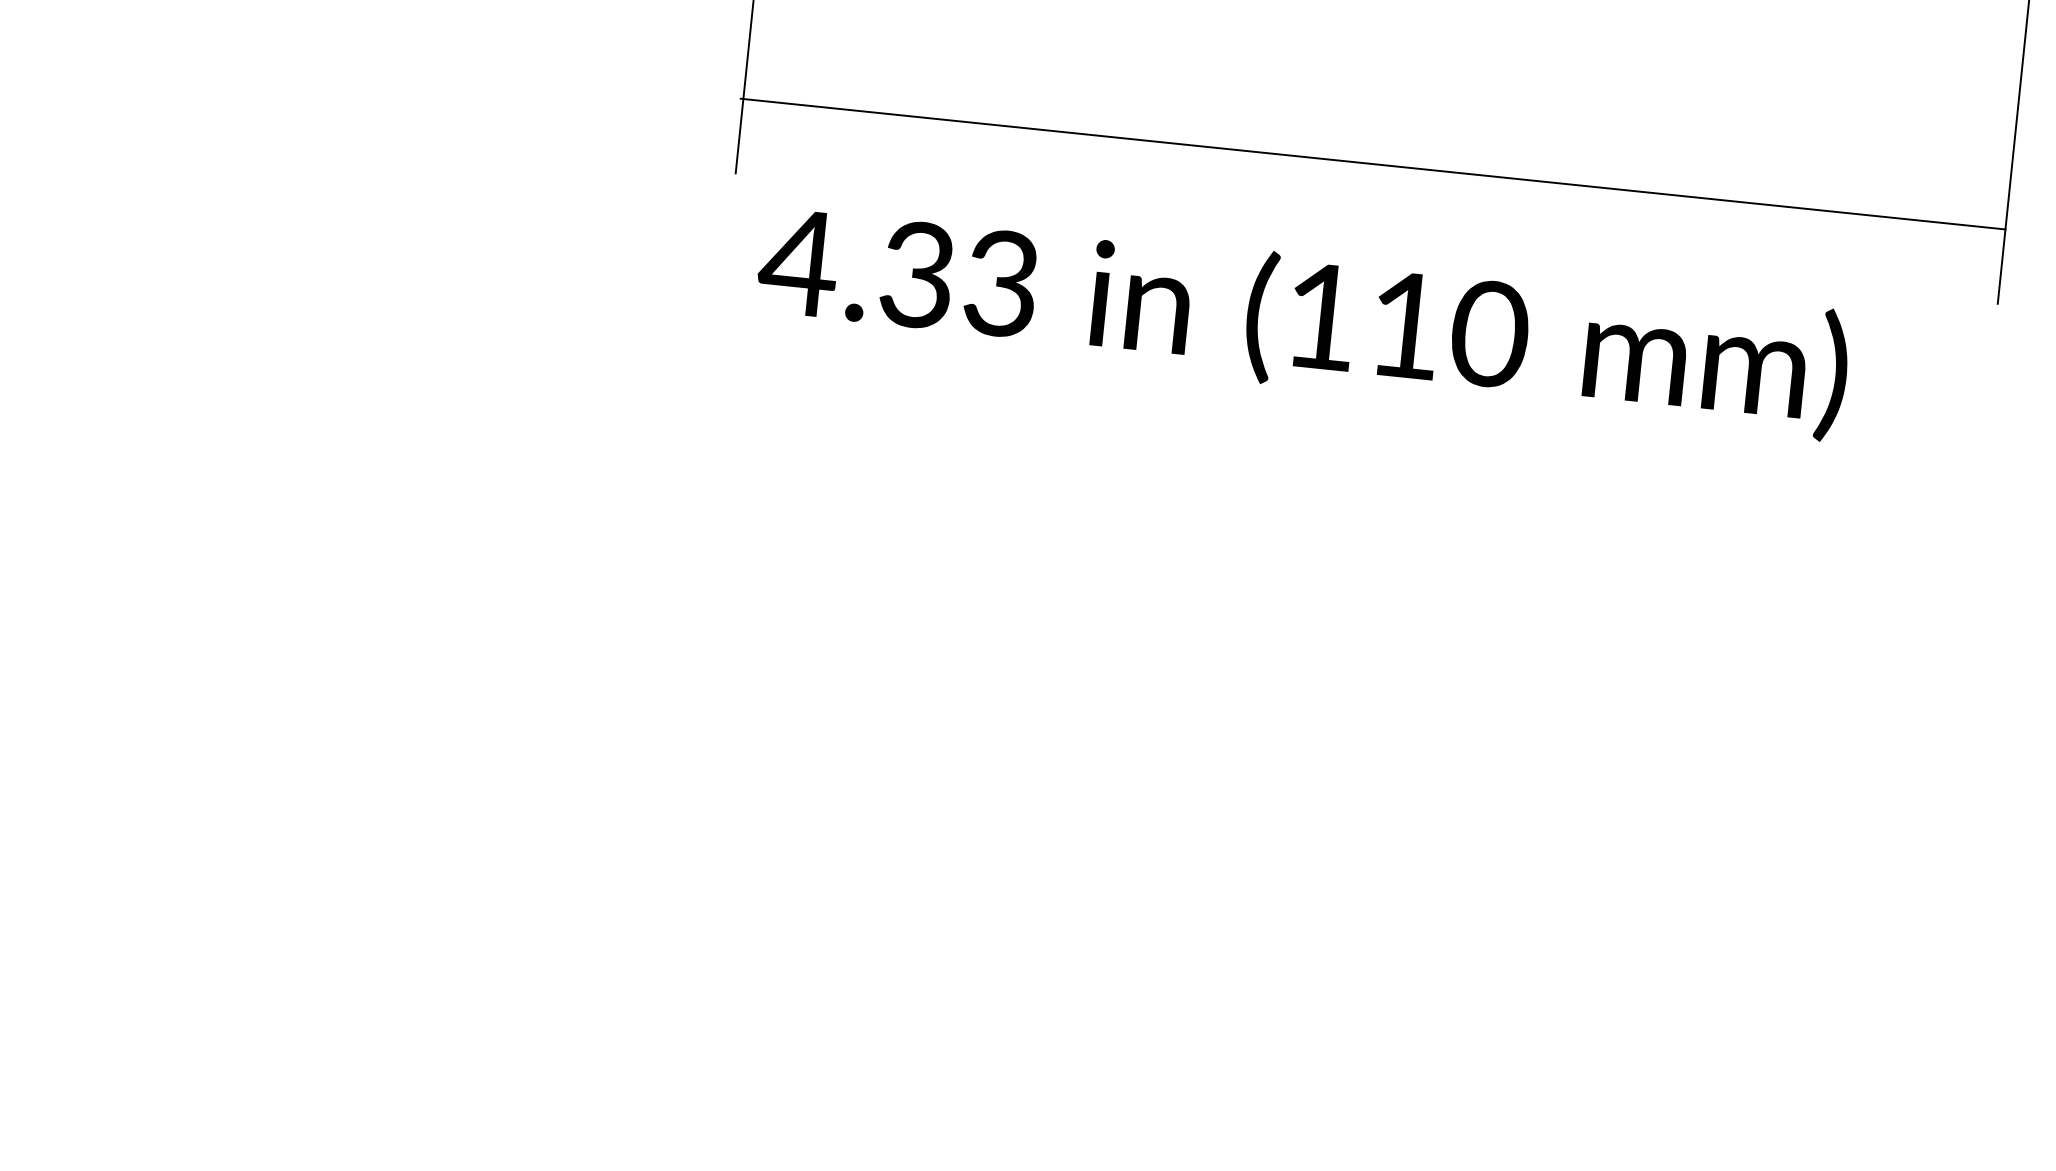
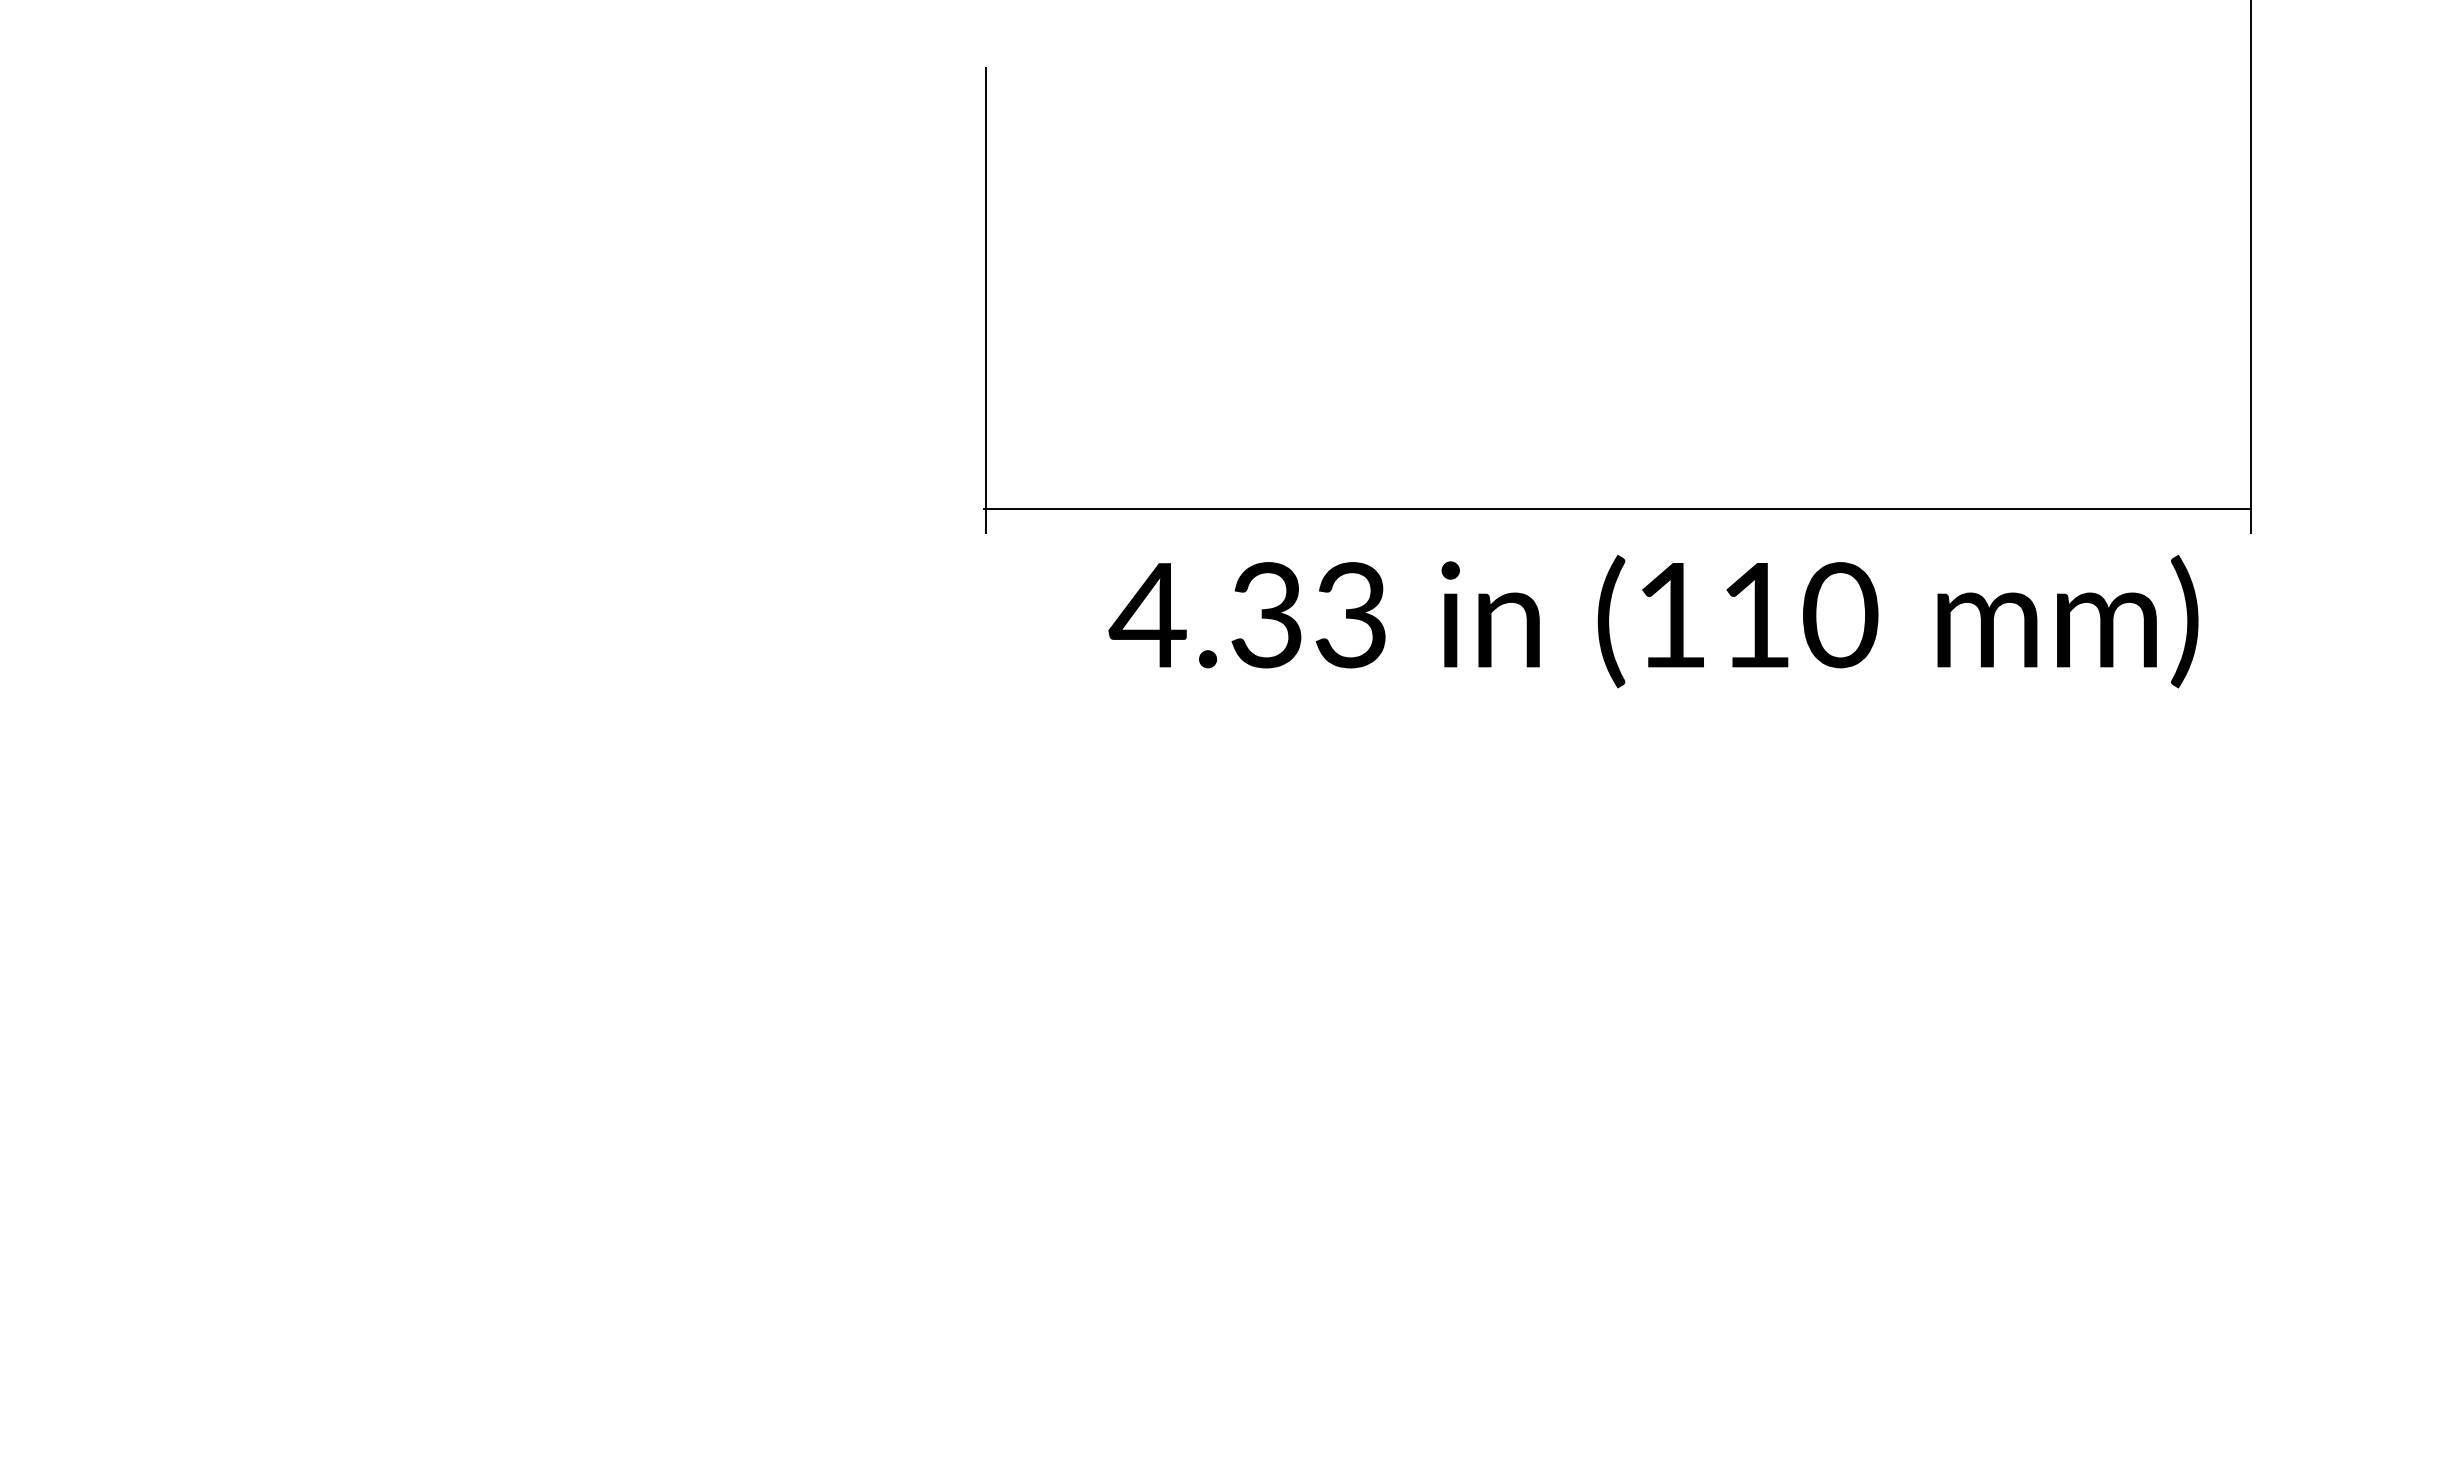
line: (1372, 163) -> (1616, 508), moved
text: (1302, 321) -> (1653, 621), moved

